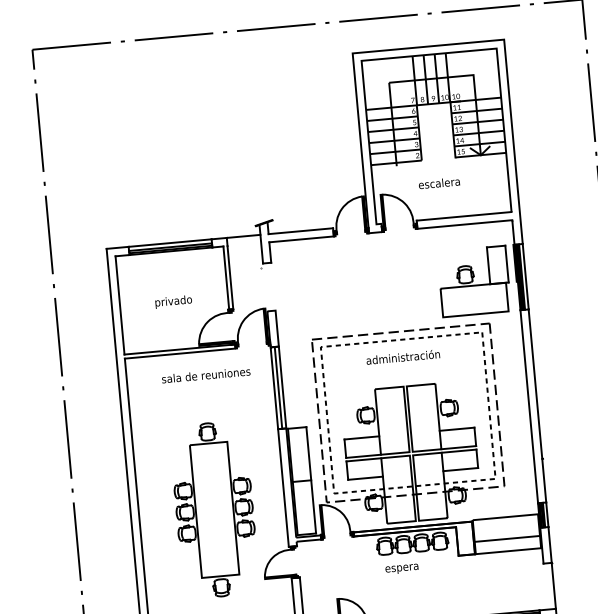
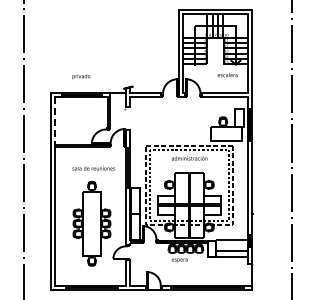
text: (439, 183) -> (227, 75), moved
text: (173, 301) -> (81, 76), moved
line: (120, 306) -> (55, 121), solid -> dashed
text: (205, 375) -> (93, 168), moved

